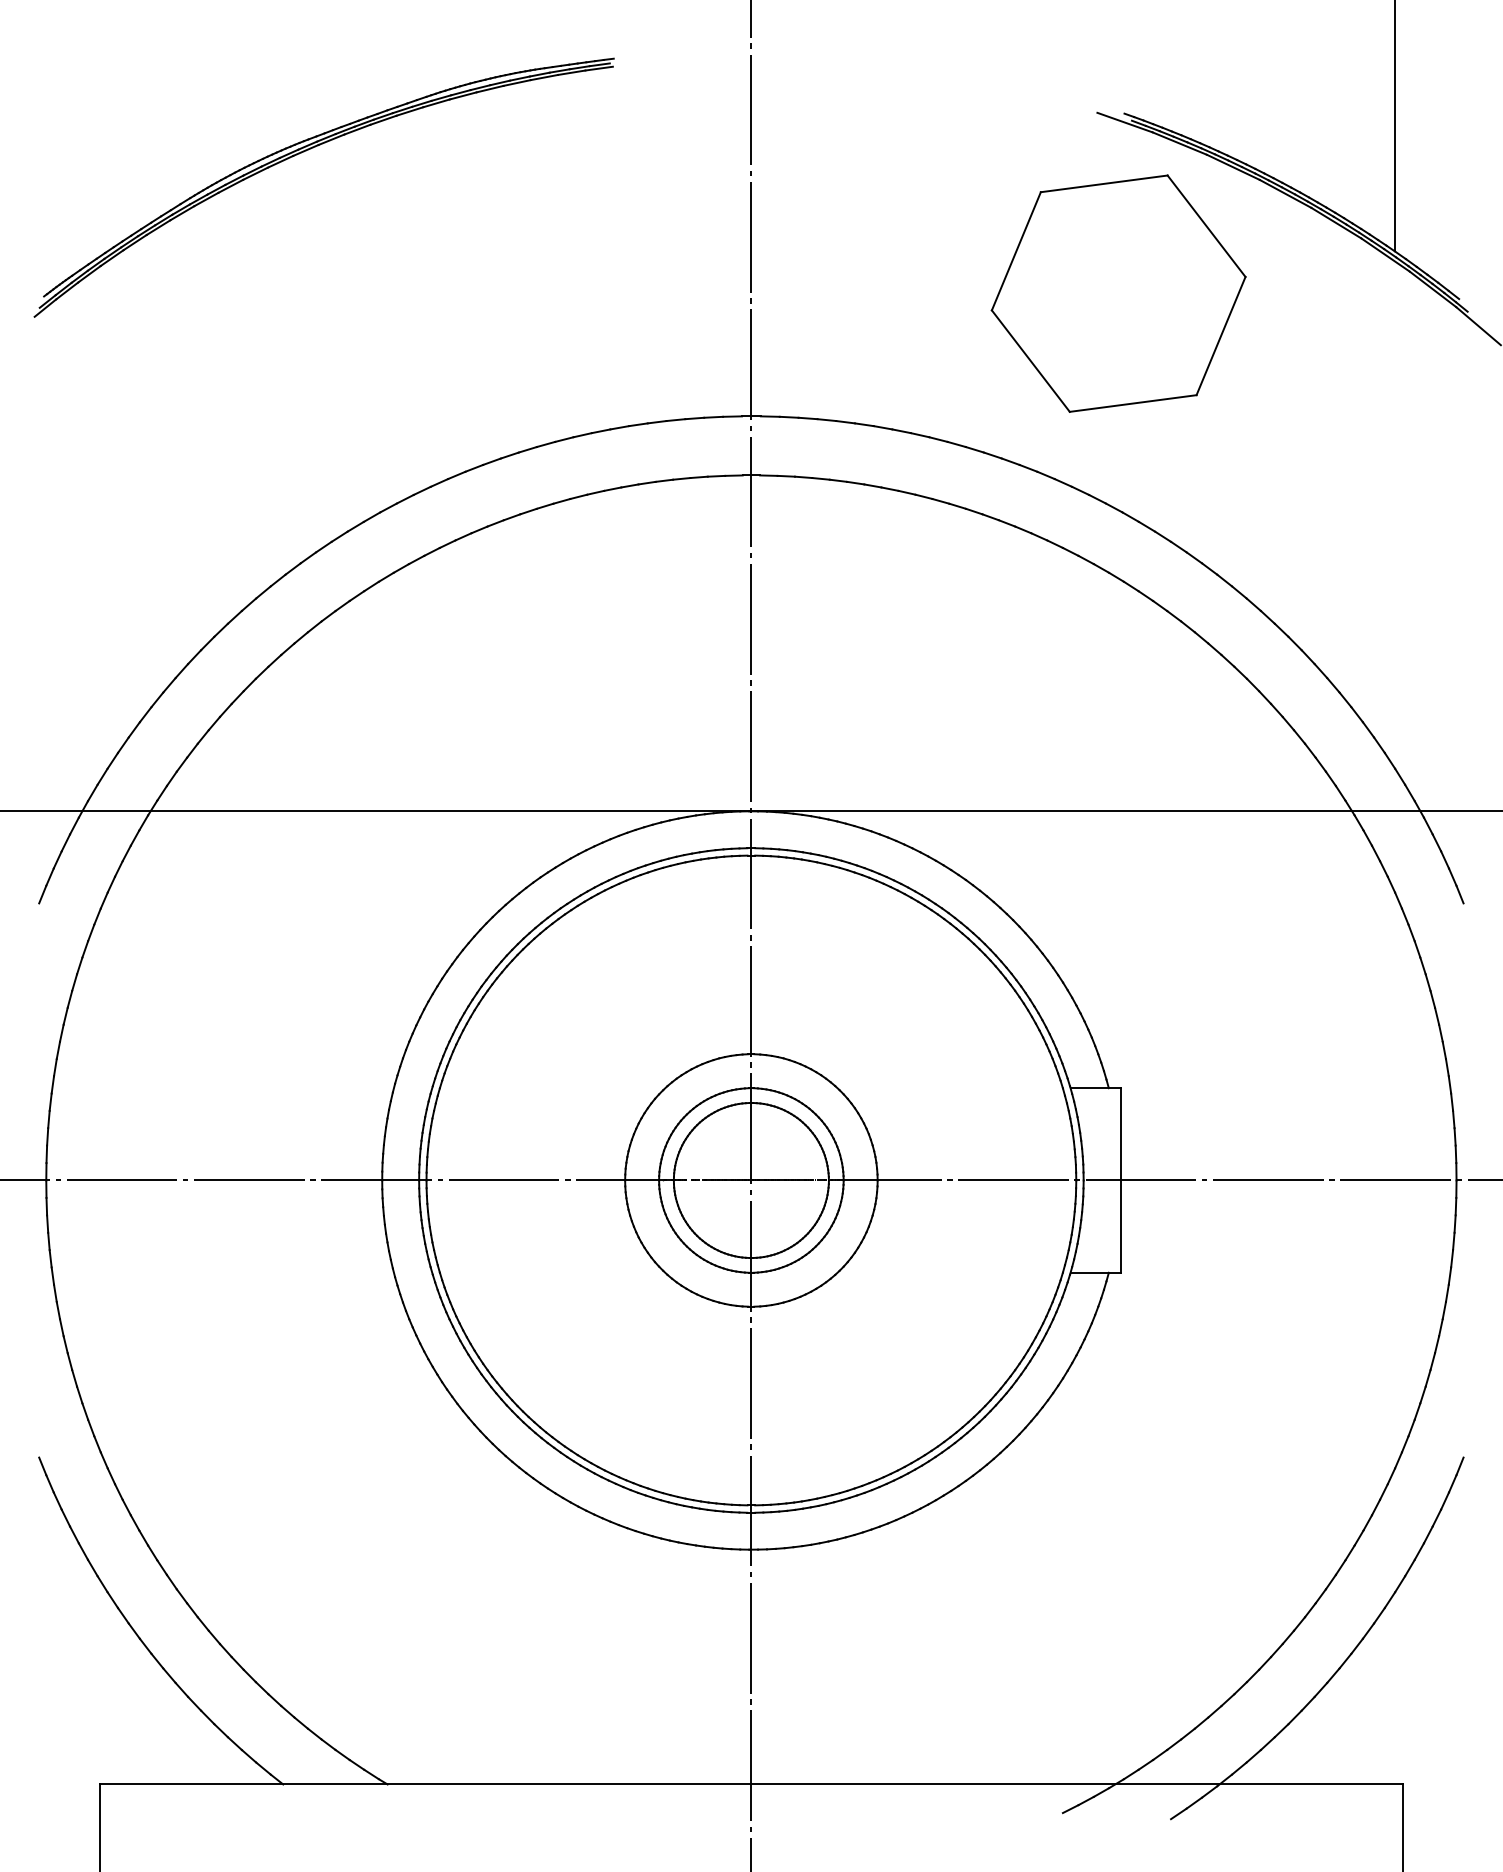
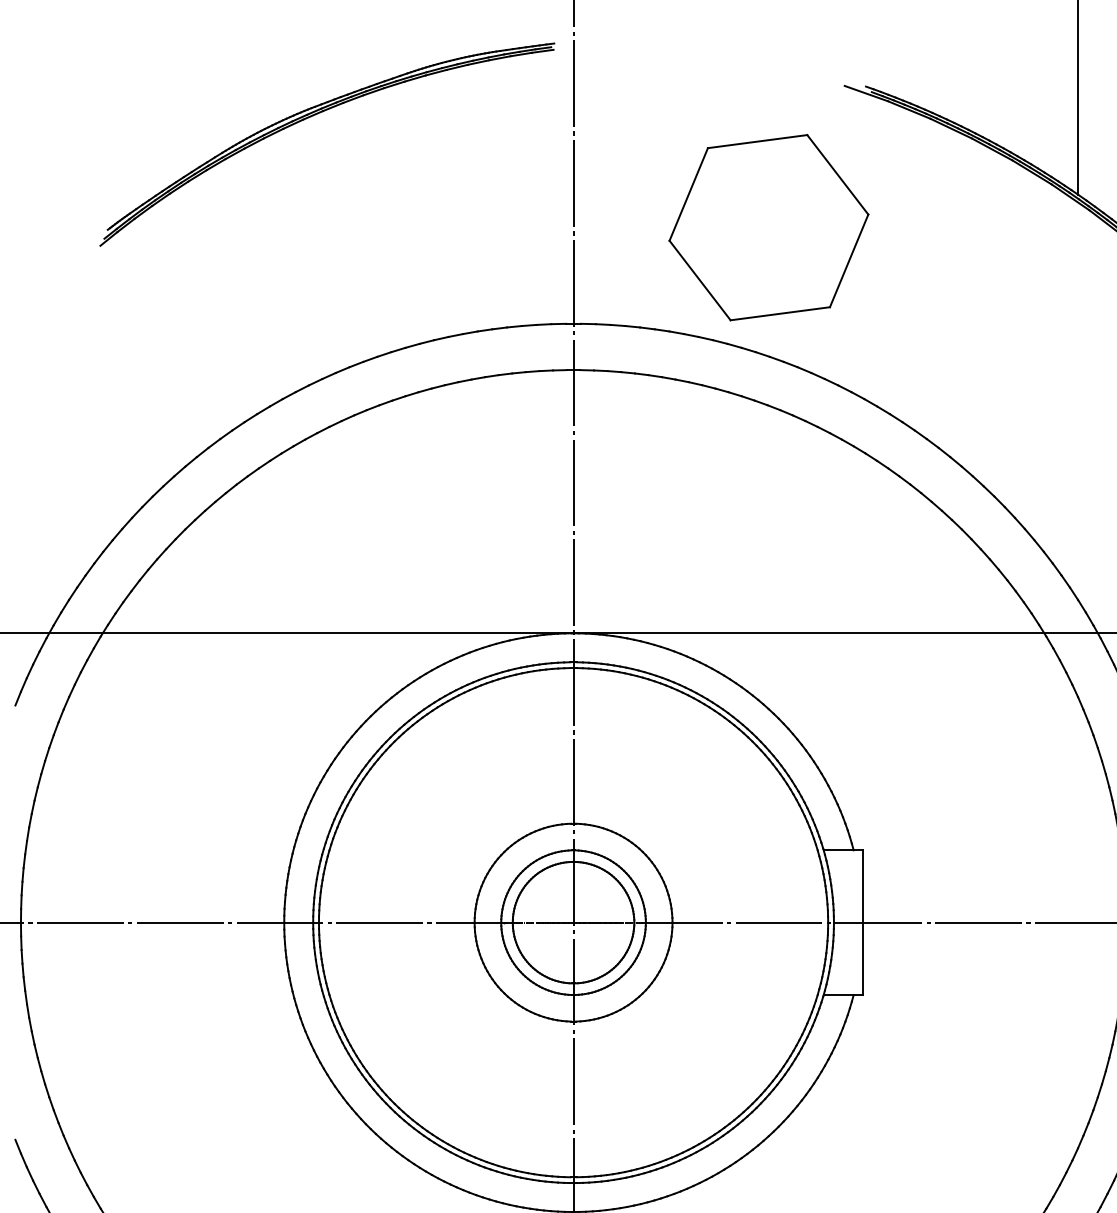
part: (306, 151) -> (313, 116), moved
part: (1118, 293) -> (768, 227), moved

